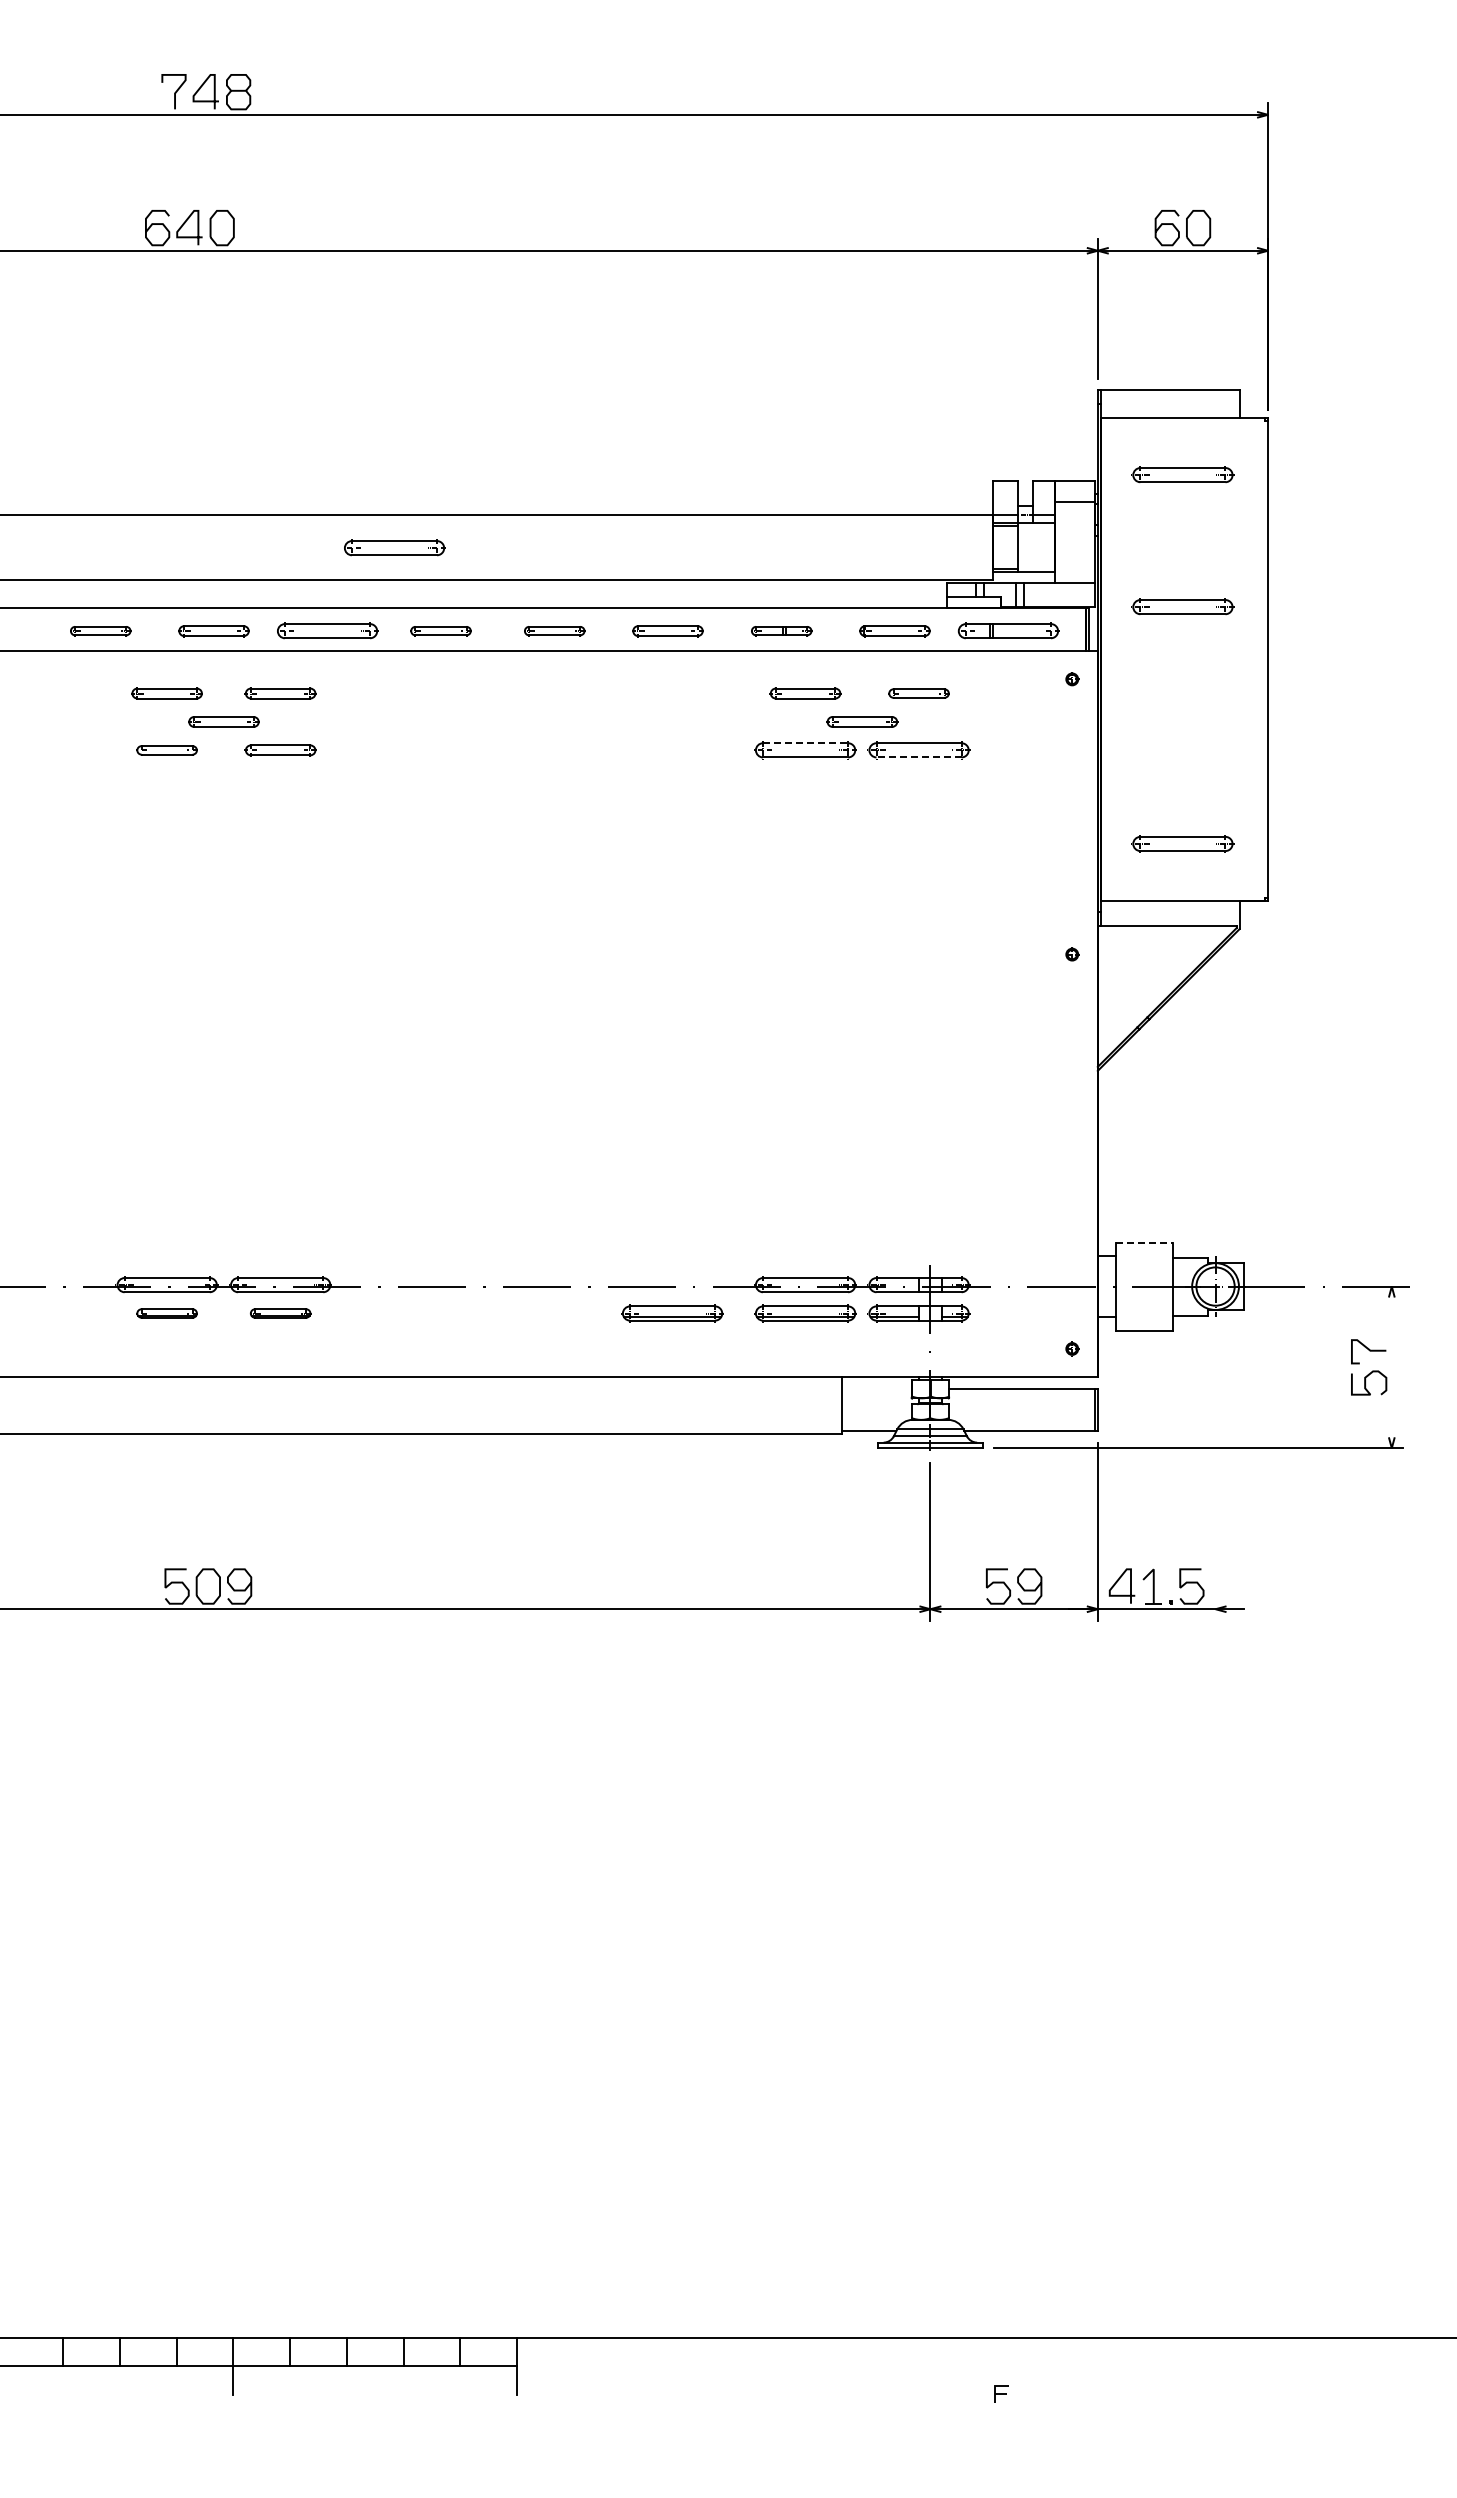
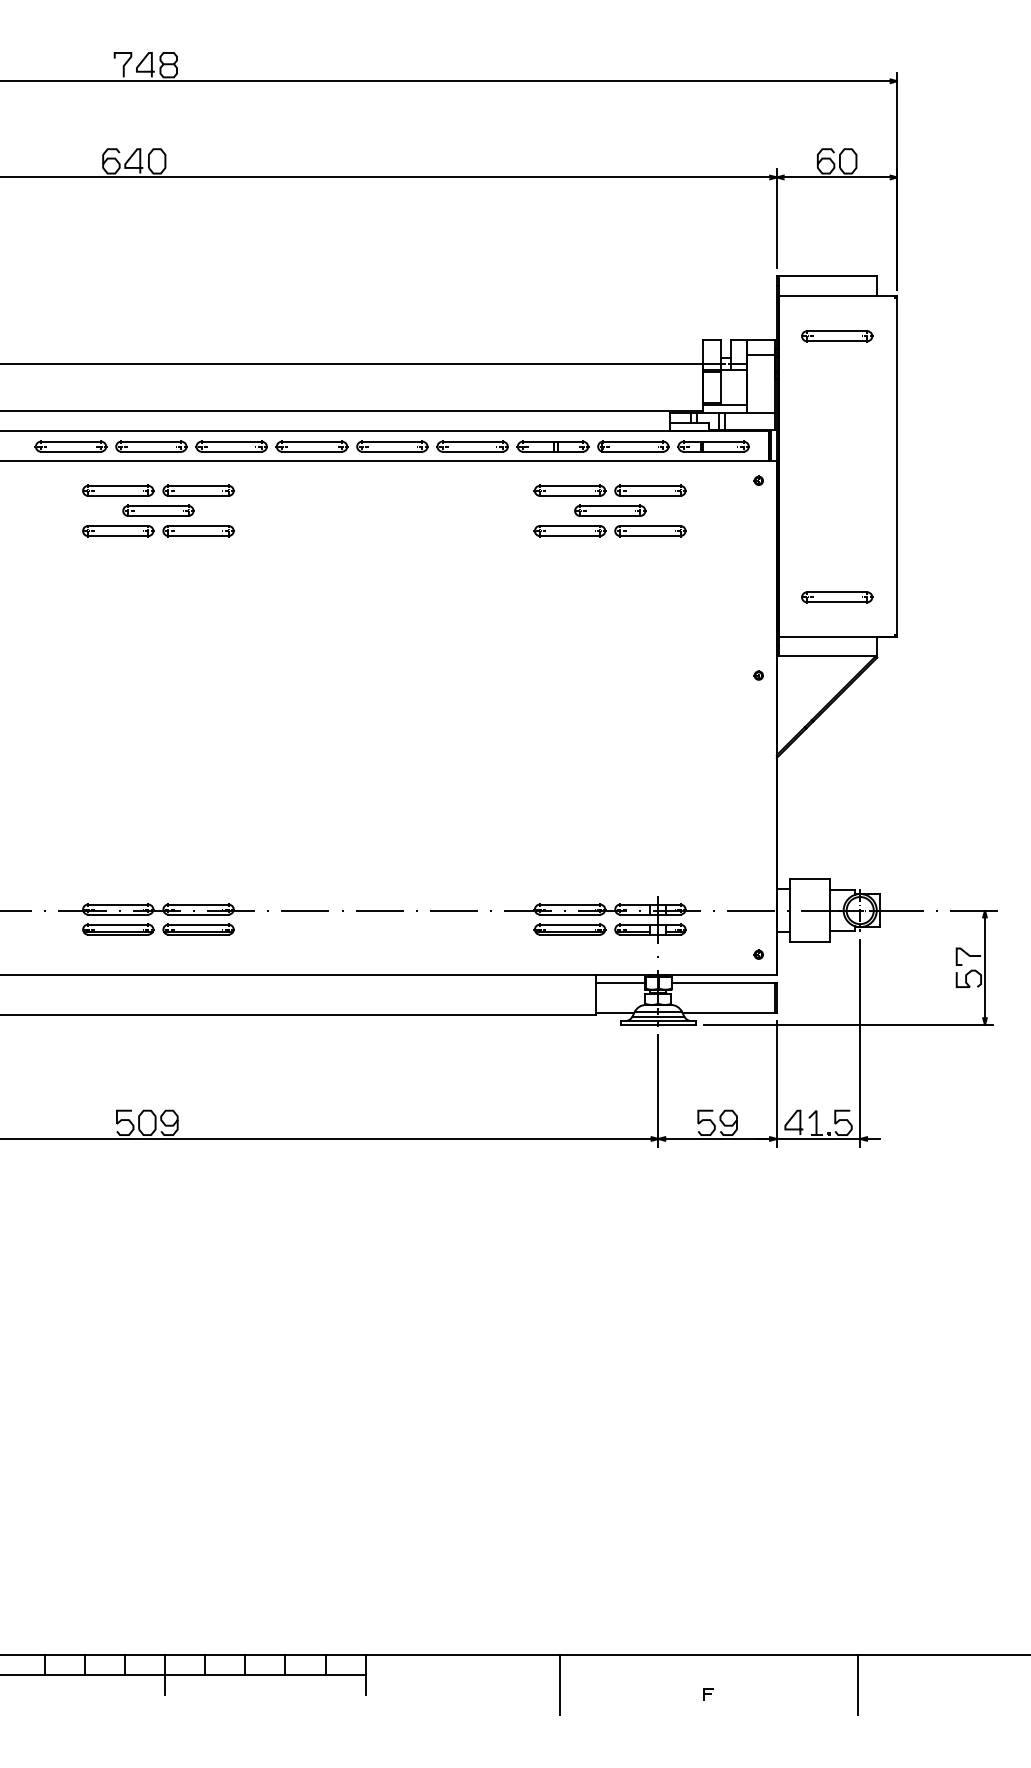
part: (394, 547) -> (279, 387), removed
part: (1182, 606) -> (836, 429), removed
part: (100, 630) -> (71, 446), size x1.67
part: (213, 630) -> (150, 446), size x1.43
part: (440, 630) -> (311, 446), size x1.67
part: (554, 630) -> (392, 446), size x1.67
part: (667, 630) -> (472, 446), size x1.43
part: (781, 630) -> (553, 446), size x1.67
part: (894, 630) -> (632, 446), size x1.43
part: (166, 693) -> (117, 490), size x1.43
part: (280, 693) -> (198, 490), size x1.43
part: (805, 693) -> (570, 490), size x1.43
part: (918, 693) -> (649, 490), size x1.67
part: (223, 721) -> (158, 510), size x1.43
part: (862, 721) -> (610, 510), size x1.43
line: (805, 743) -> (570, 526), dashed -> solid
part: (166, 750) -> (117, 531), size x1.67
part: (280, 750) -> (198, 531), size x1.43
line: (919, 757) -> (650, 536), dashed -> solid
line: (1145, 1242) -> (810, 879), dashed -> solid
part: (166, 1313) -> (117, 929), size x1.67
part: (280, 1313) -> (198, 929), size x1.67
part: (672, 1313) -> (475, 929), removed
line: (1391, 1367) -> (984, 967), added
line: (876, 1388) -> (620, 982), added
line: (1215, 1474) -> (860, 1043), added
line: (791, 2380) -> (560, 1684), added
line: (1212, 2380) -> (858, 1684), added

